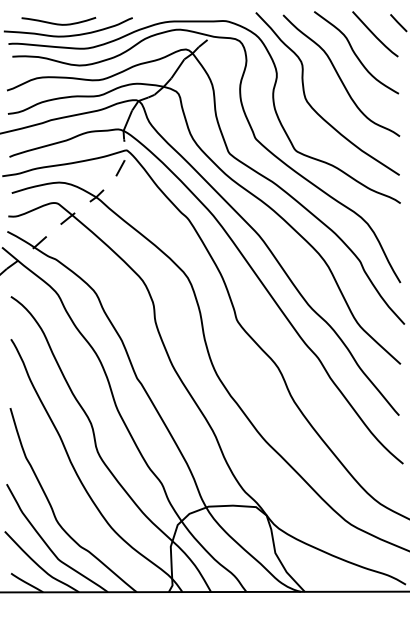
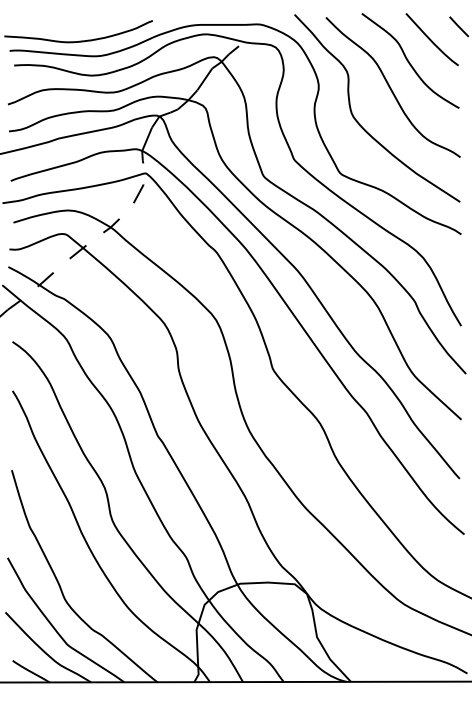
curve: (58, 23) -> (67, 27), removed

